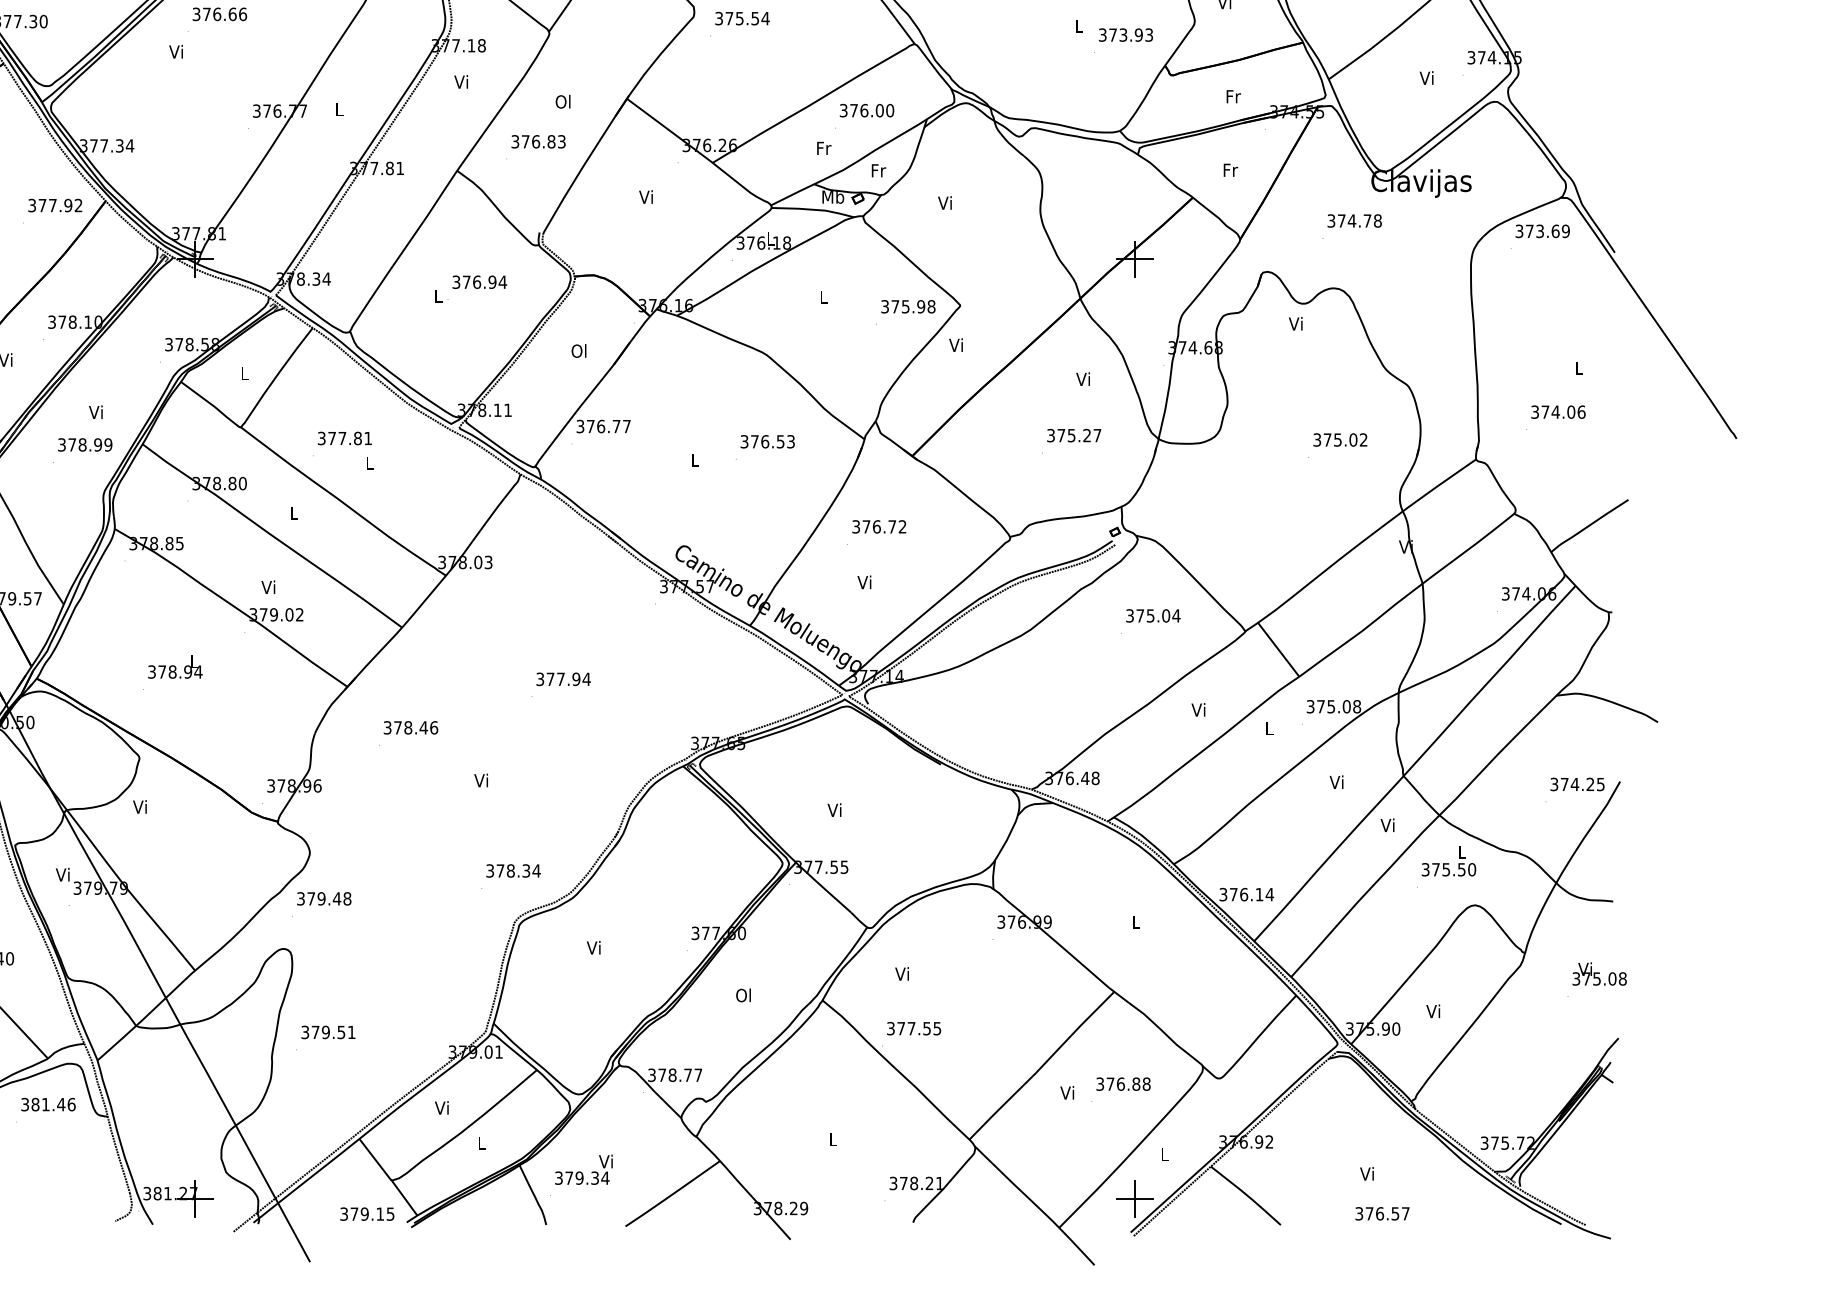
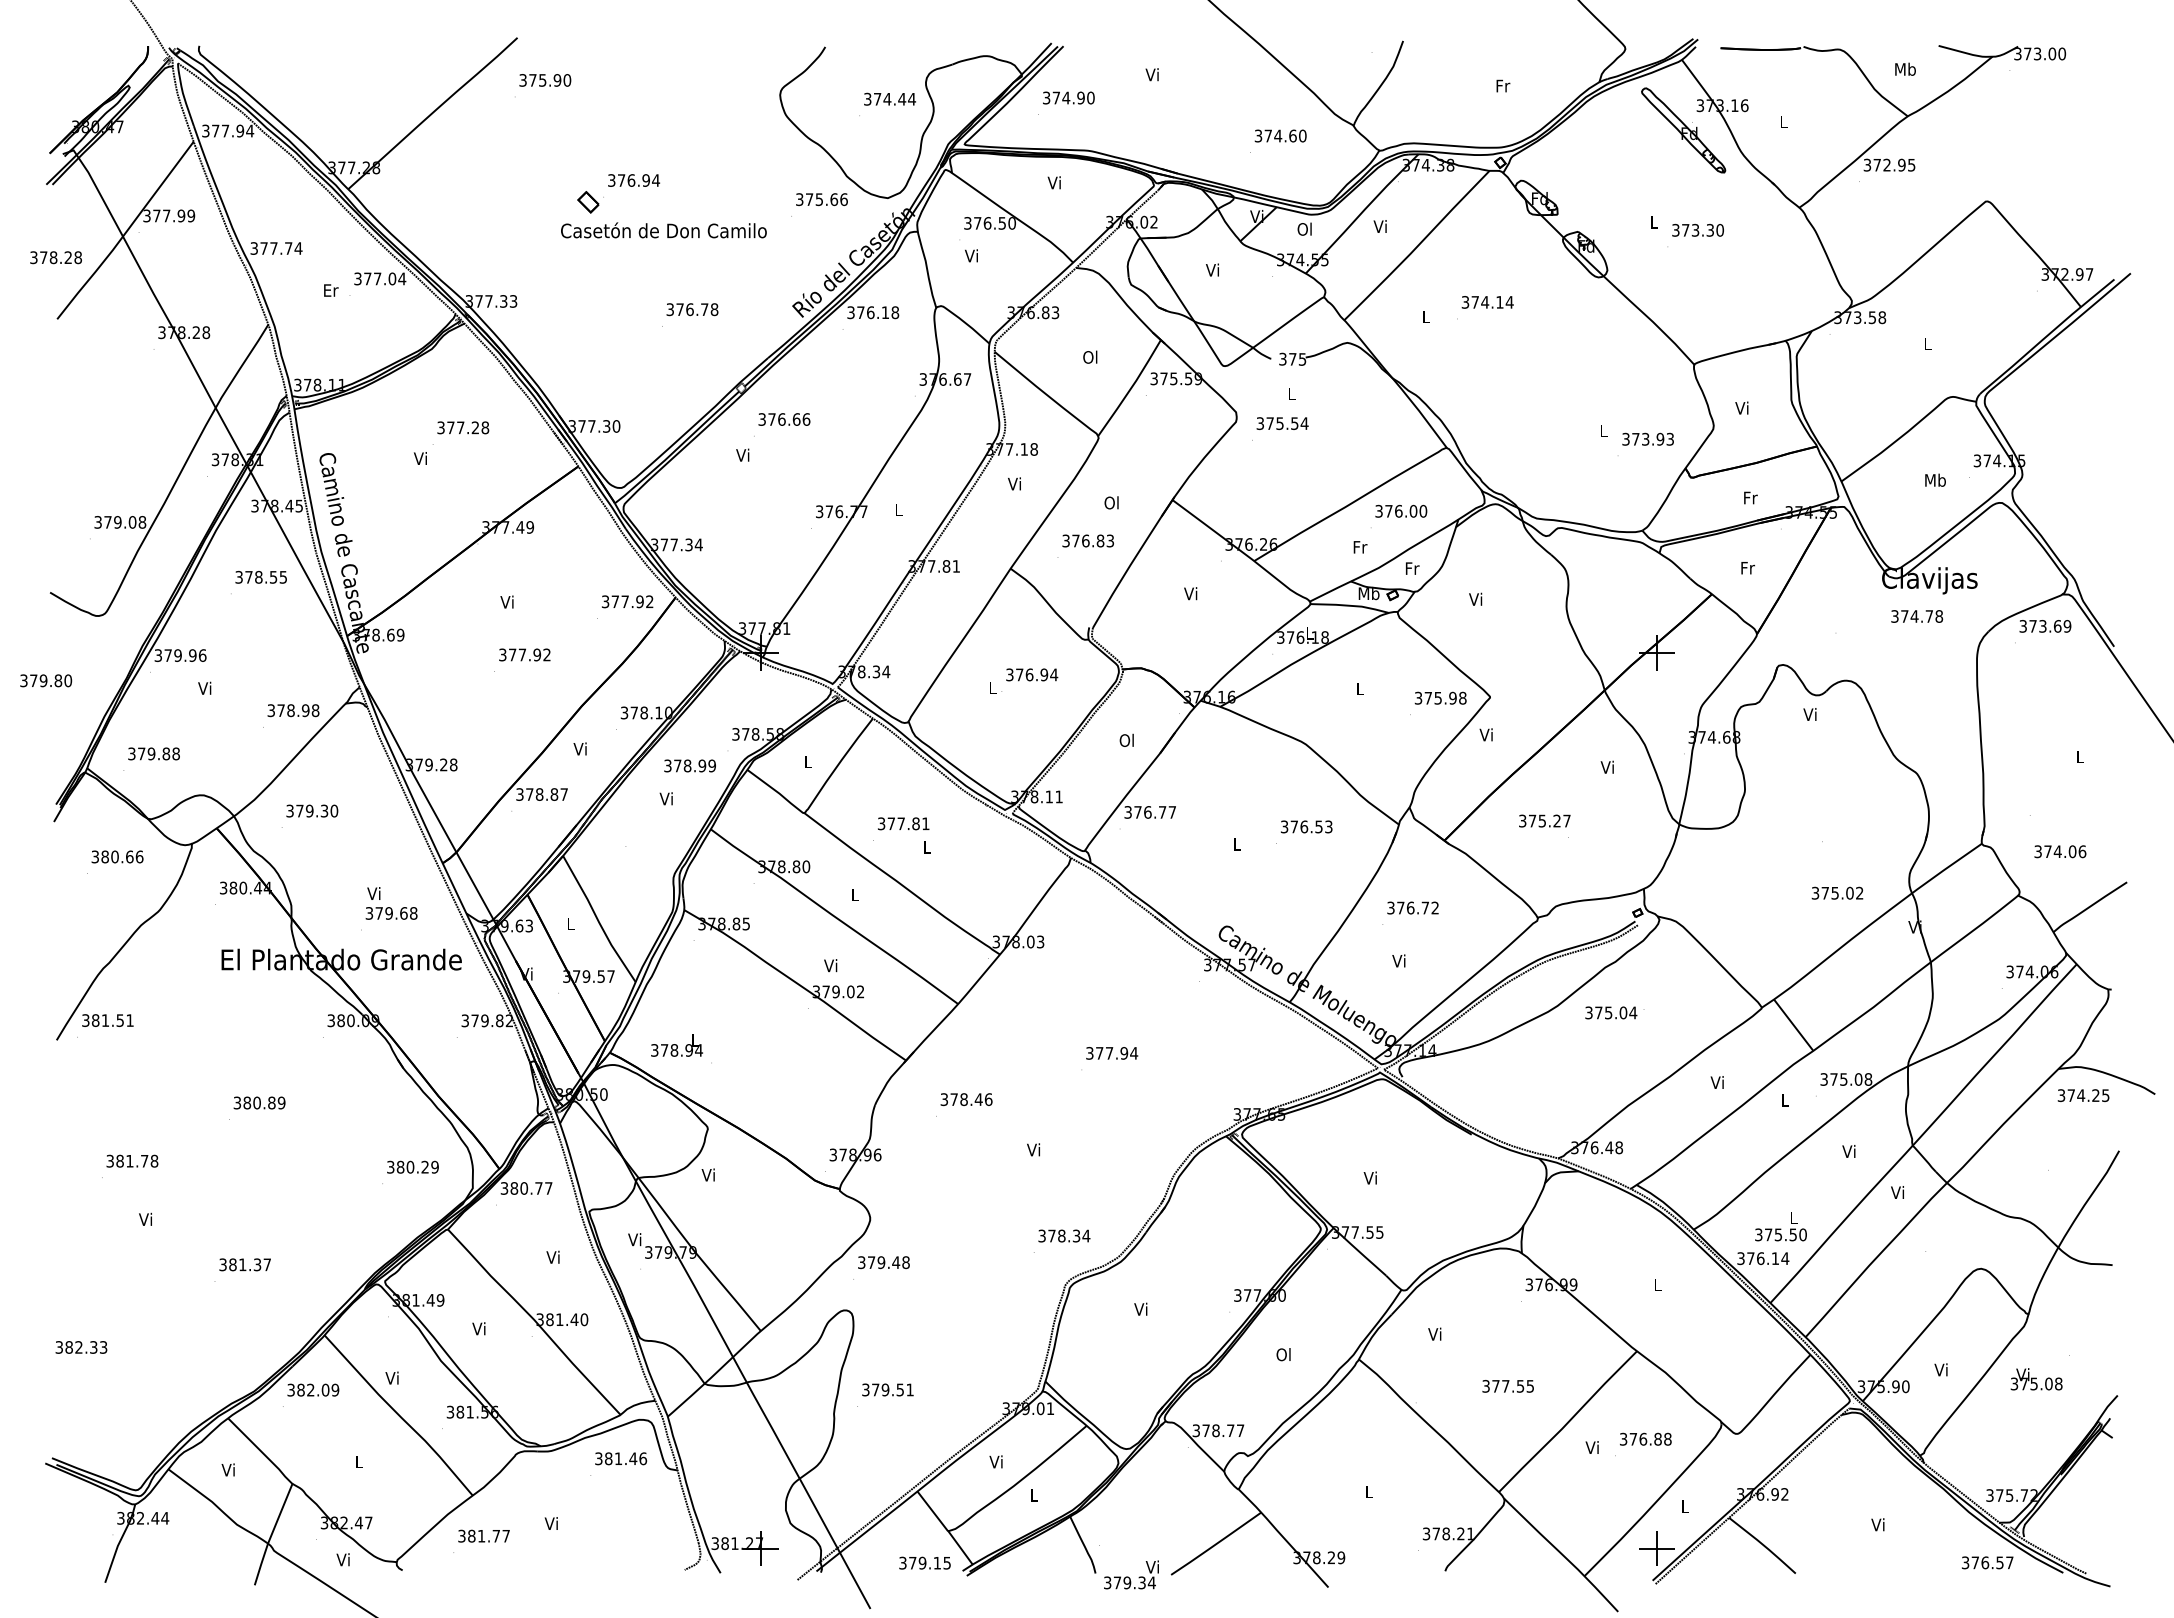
text: (1427, 77) -> (1935, 479), Vi -> Mb
text: (1355, 221) -> (1917, 616), moved
text: (1558, 411) -> (2060, 851), moved
text: (1073, 435) -> (1544, 820), moved
text: (1340, 439) -> (1837, 892), moved
text: (84, 444) -> (689, 765), moved
text: (1153, 615) -> (1611, 1012), moved
text: (174, 666) -> (676, 1045), moved
text: (1577, 784) -> (2083, 1095), moved
text: (1448, 860) -> (1780, 1226), moved
text: (1599, 974) -> (2036, 1379), moved
text: (913, 1028) -> (1507, 1386), moved
text: (583, 1169) -> (1131, 1574), moved
text: (1382, 1213) -> (1987, 1562), moved

